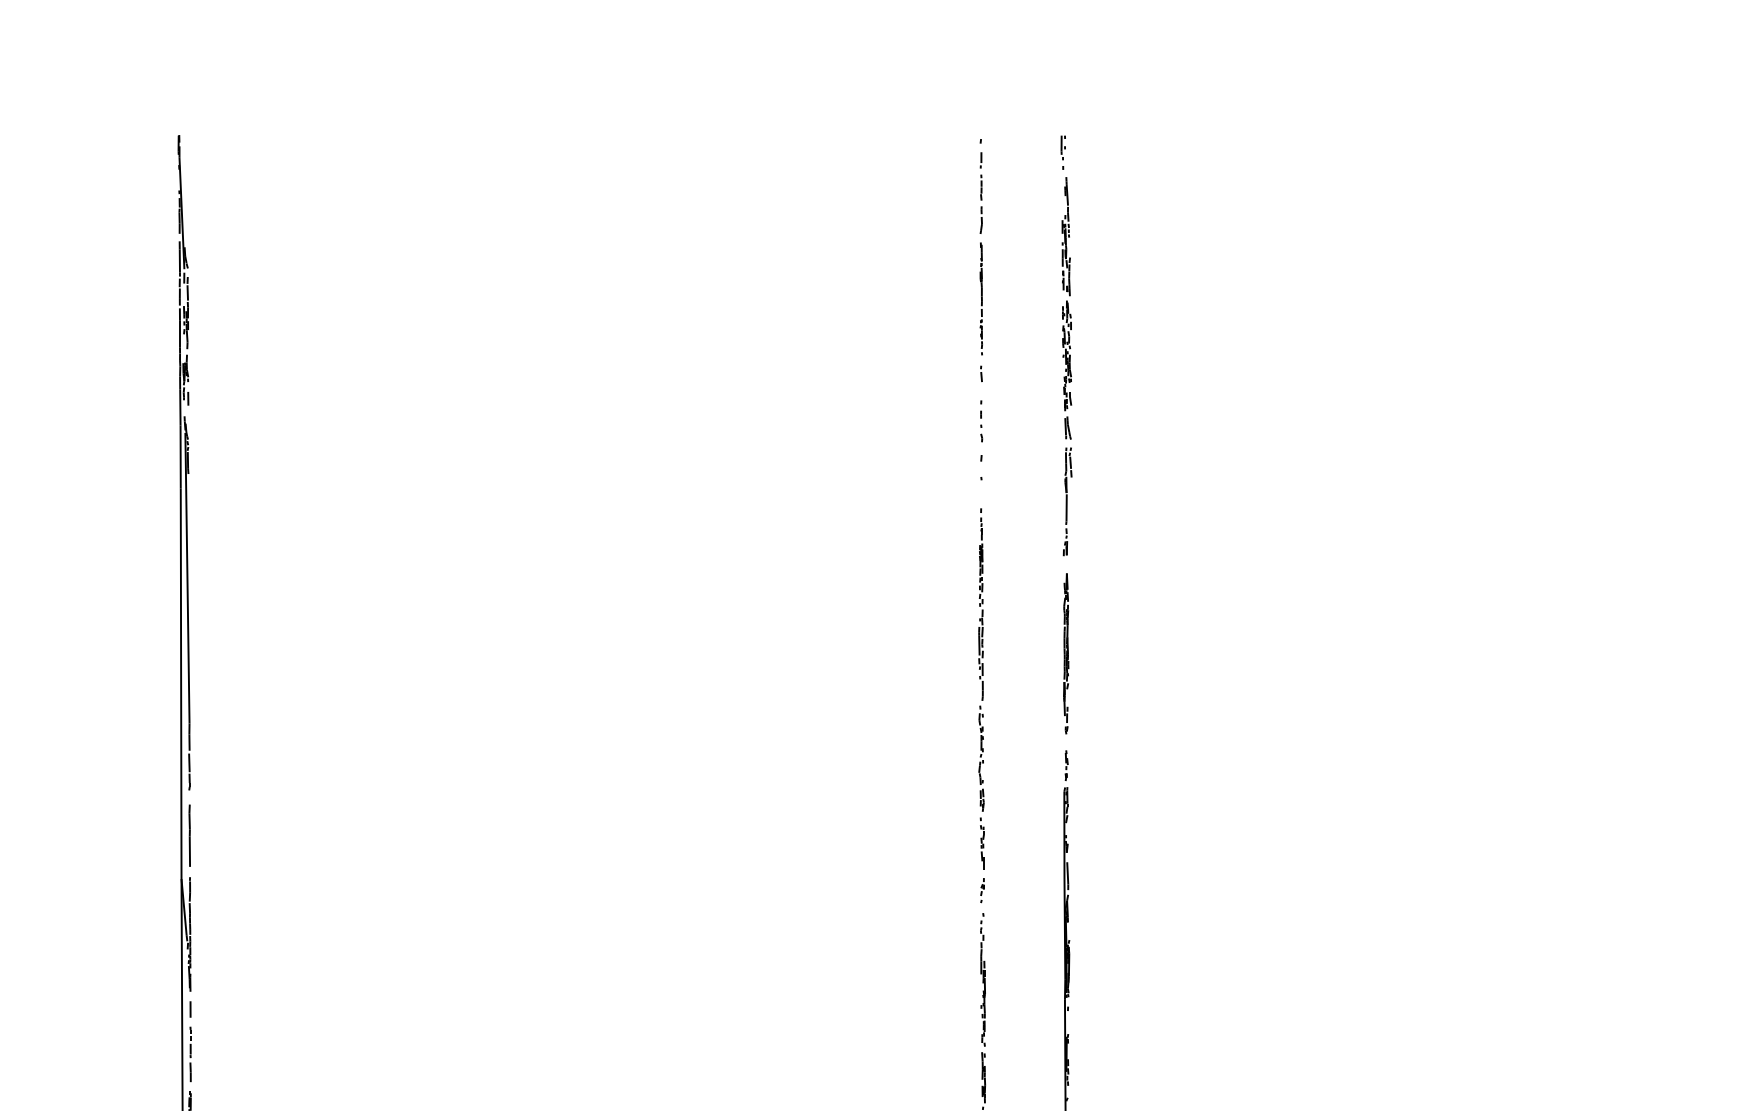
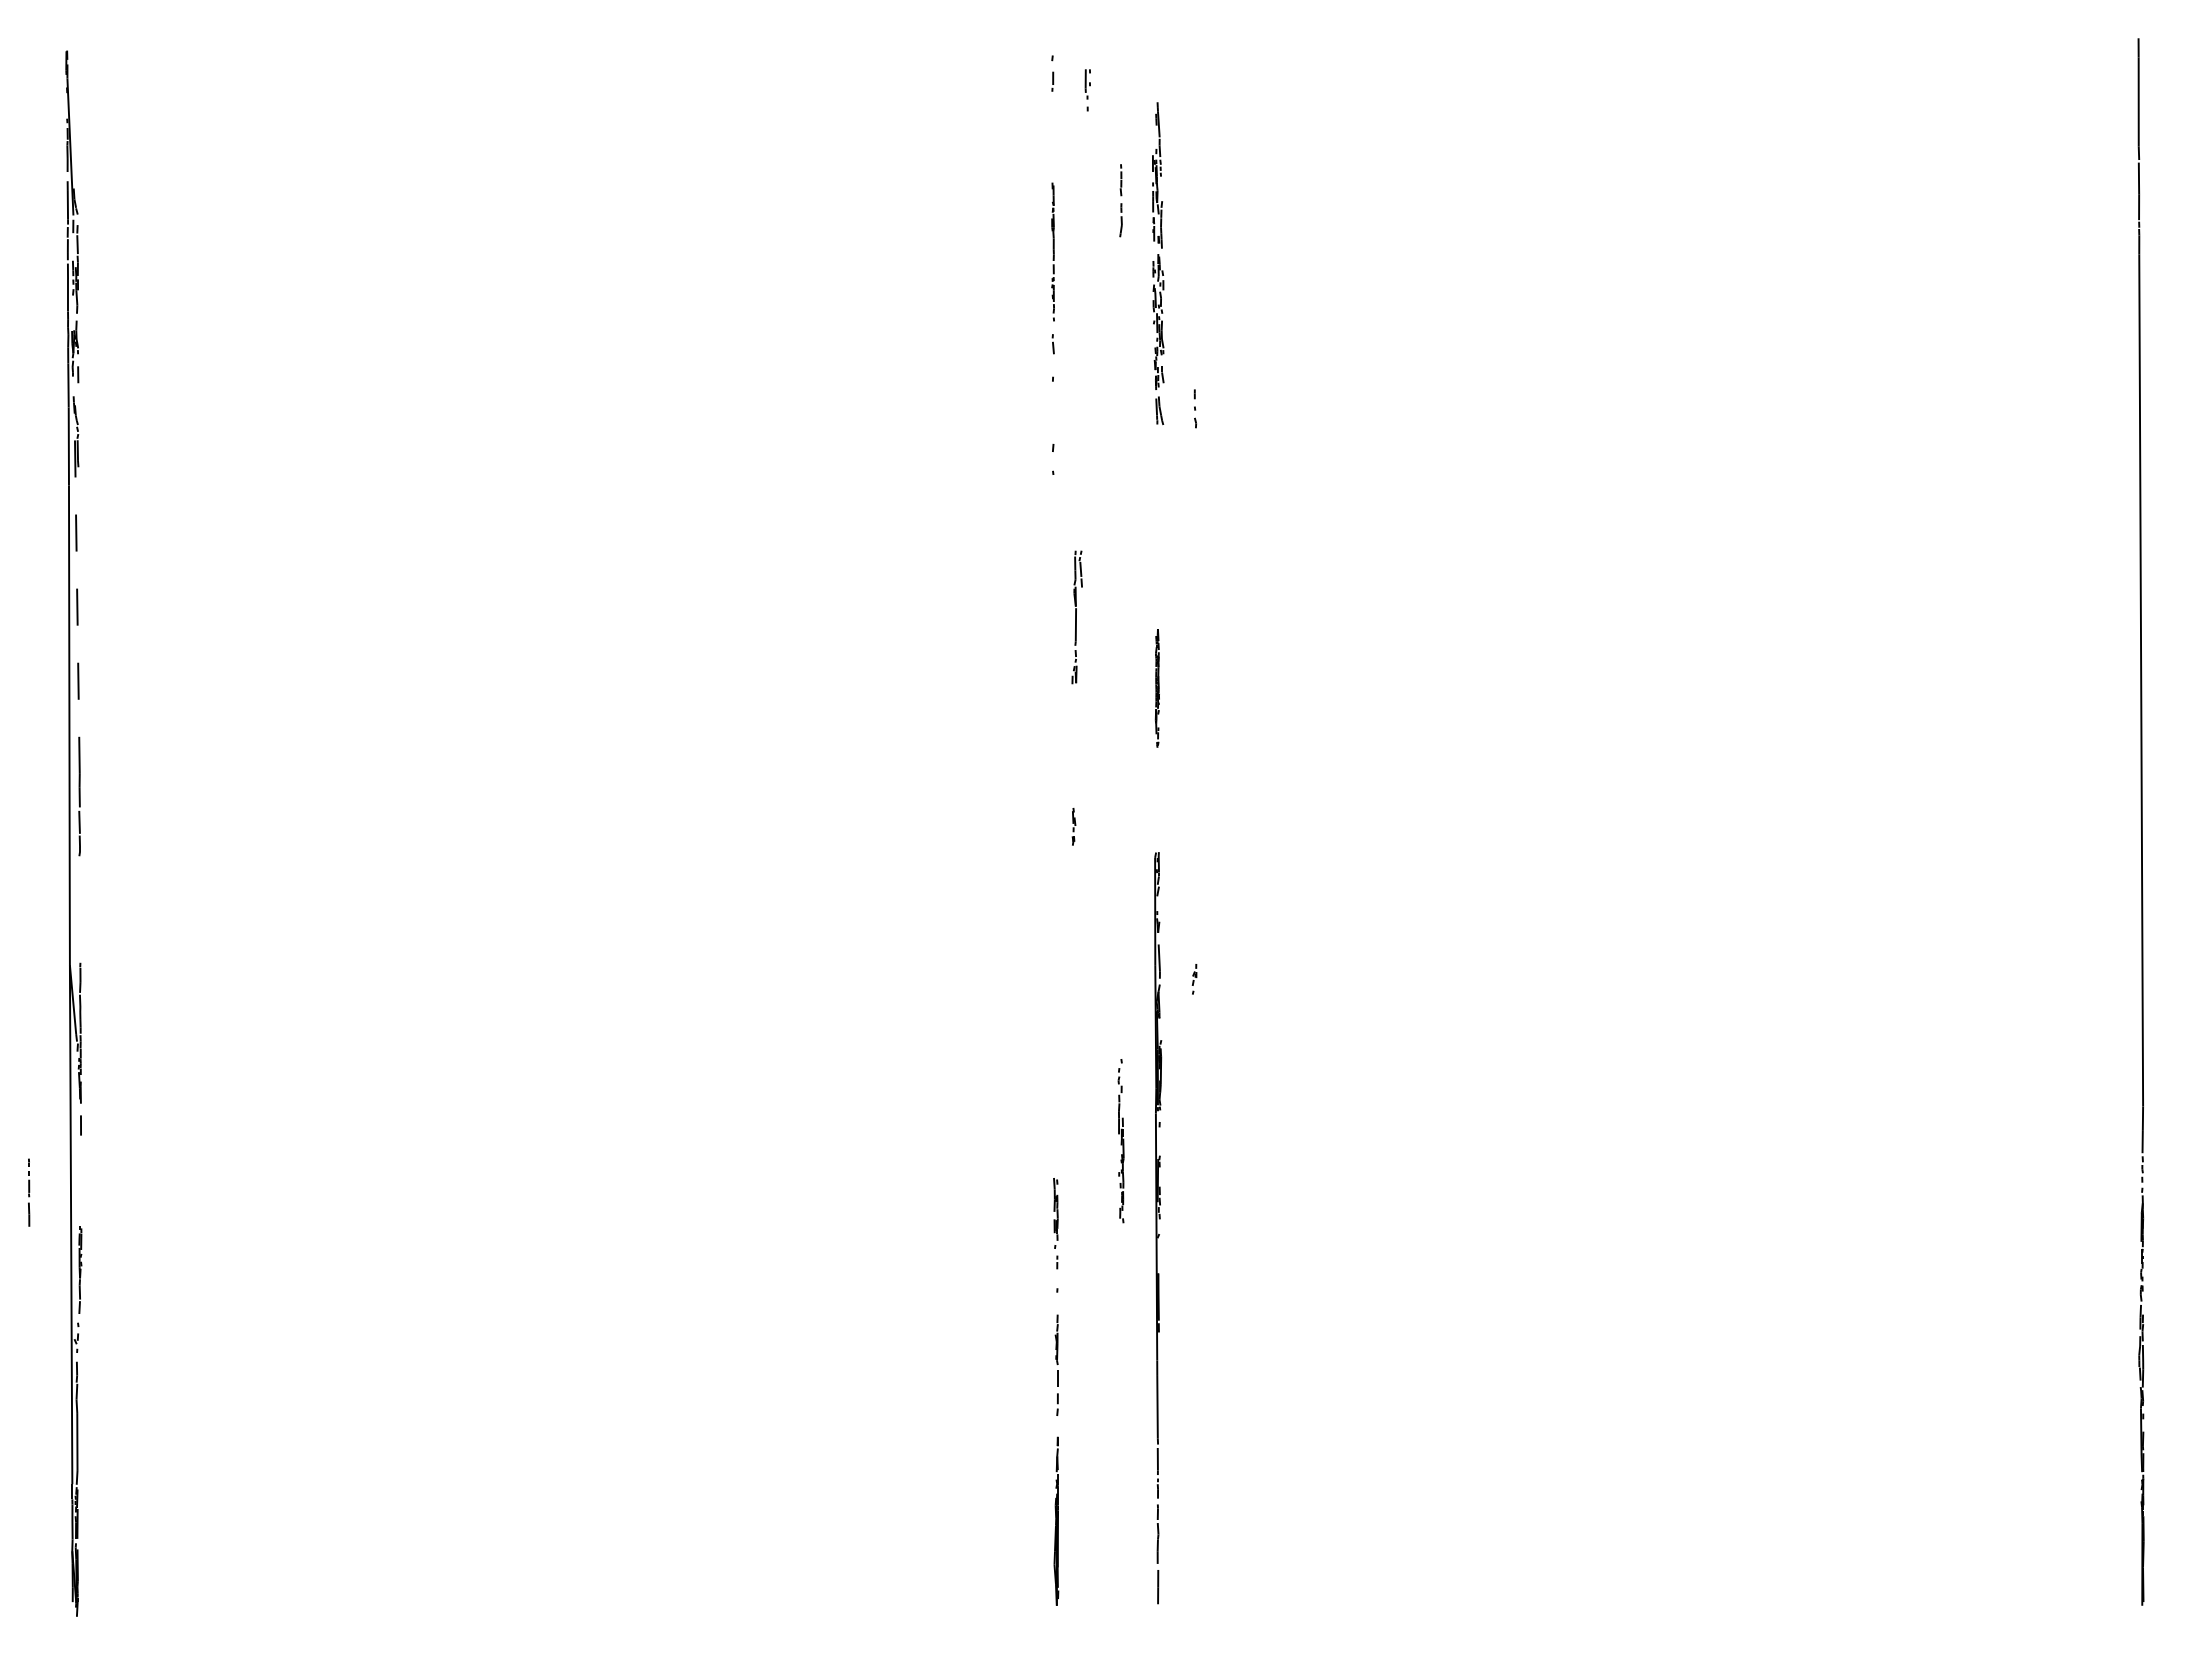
part: (1063, 152) -> (1087, 90), moved
part: (980, 204) -> (1120, 200), moved
part: (980, 426) -> (1194, 408), moved
part: (1067, 501) -> (1076, 617), moved
line: (187, 578) -> (77, 595), solid -> dashed
part: (1066, 654) -> (1157, 688), size x0.6
part: (981, 688) -> (1053, 731), removed
part: (1066, 765) -> (1073, 826), moved
line: (189, 835) -> (79, 911), removed
part: (982, 890) -> (1194, 979), moved
part: (982, 980) -> (1120, 1141), moved
line: (190, 1054) -> (29, 1192), moved

